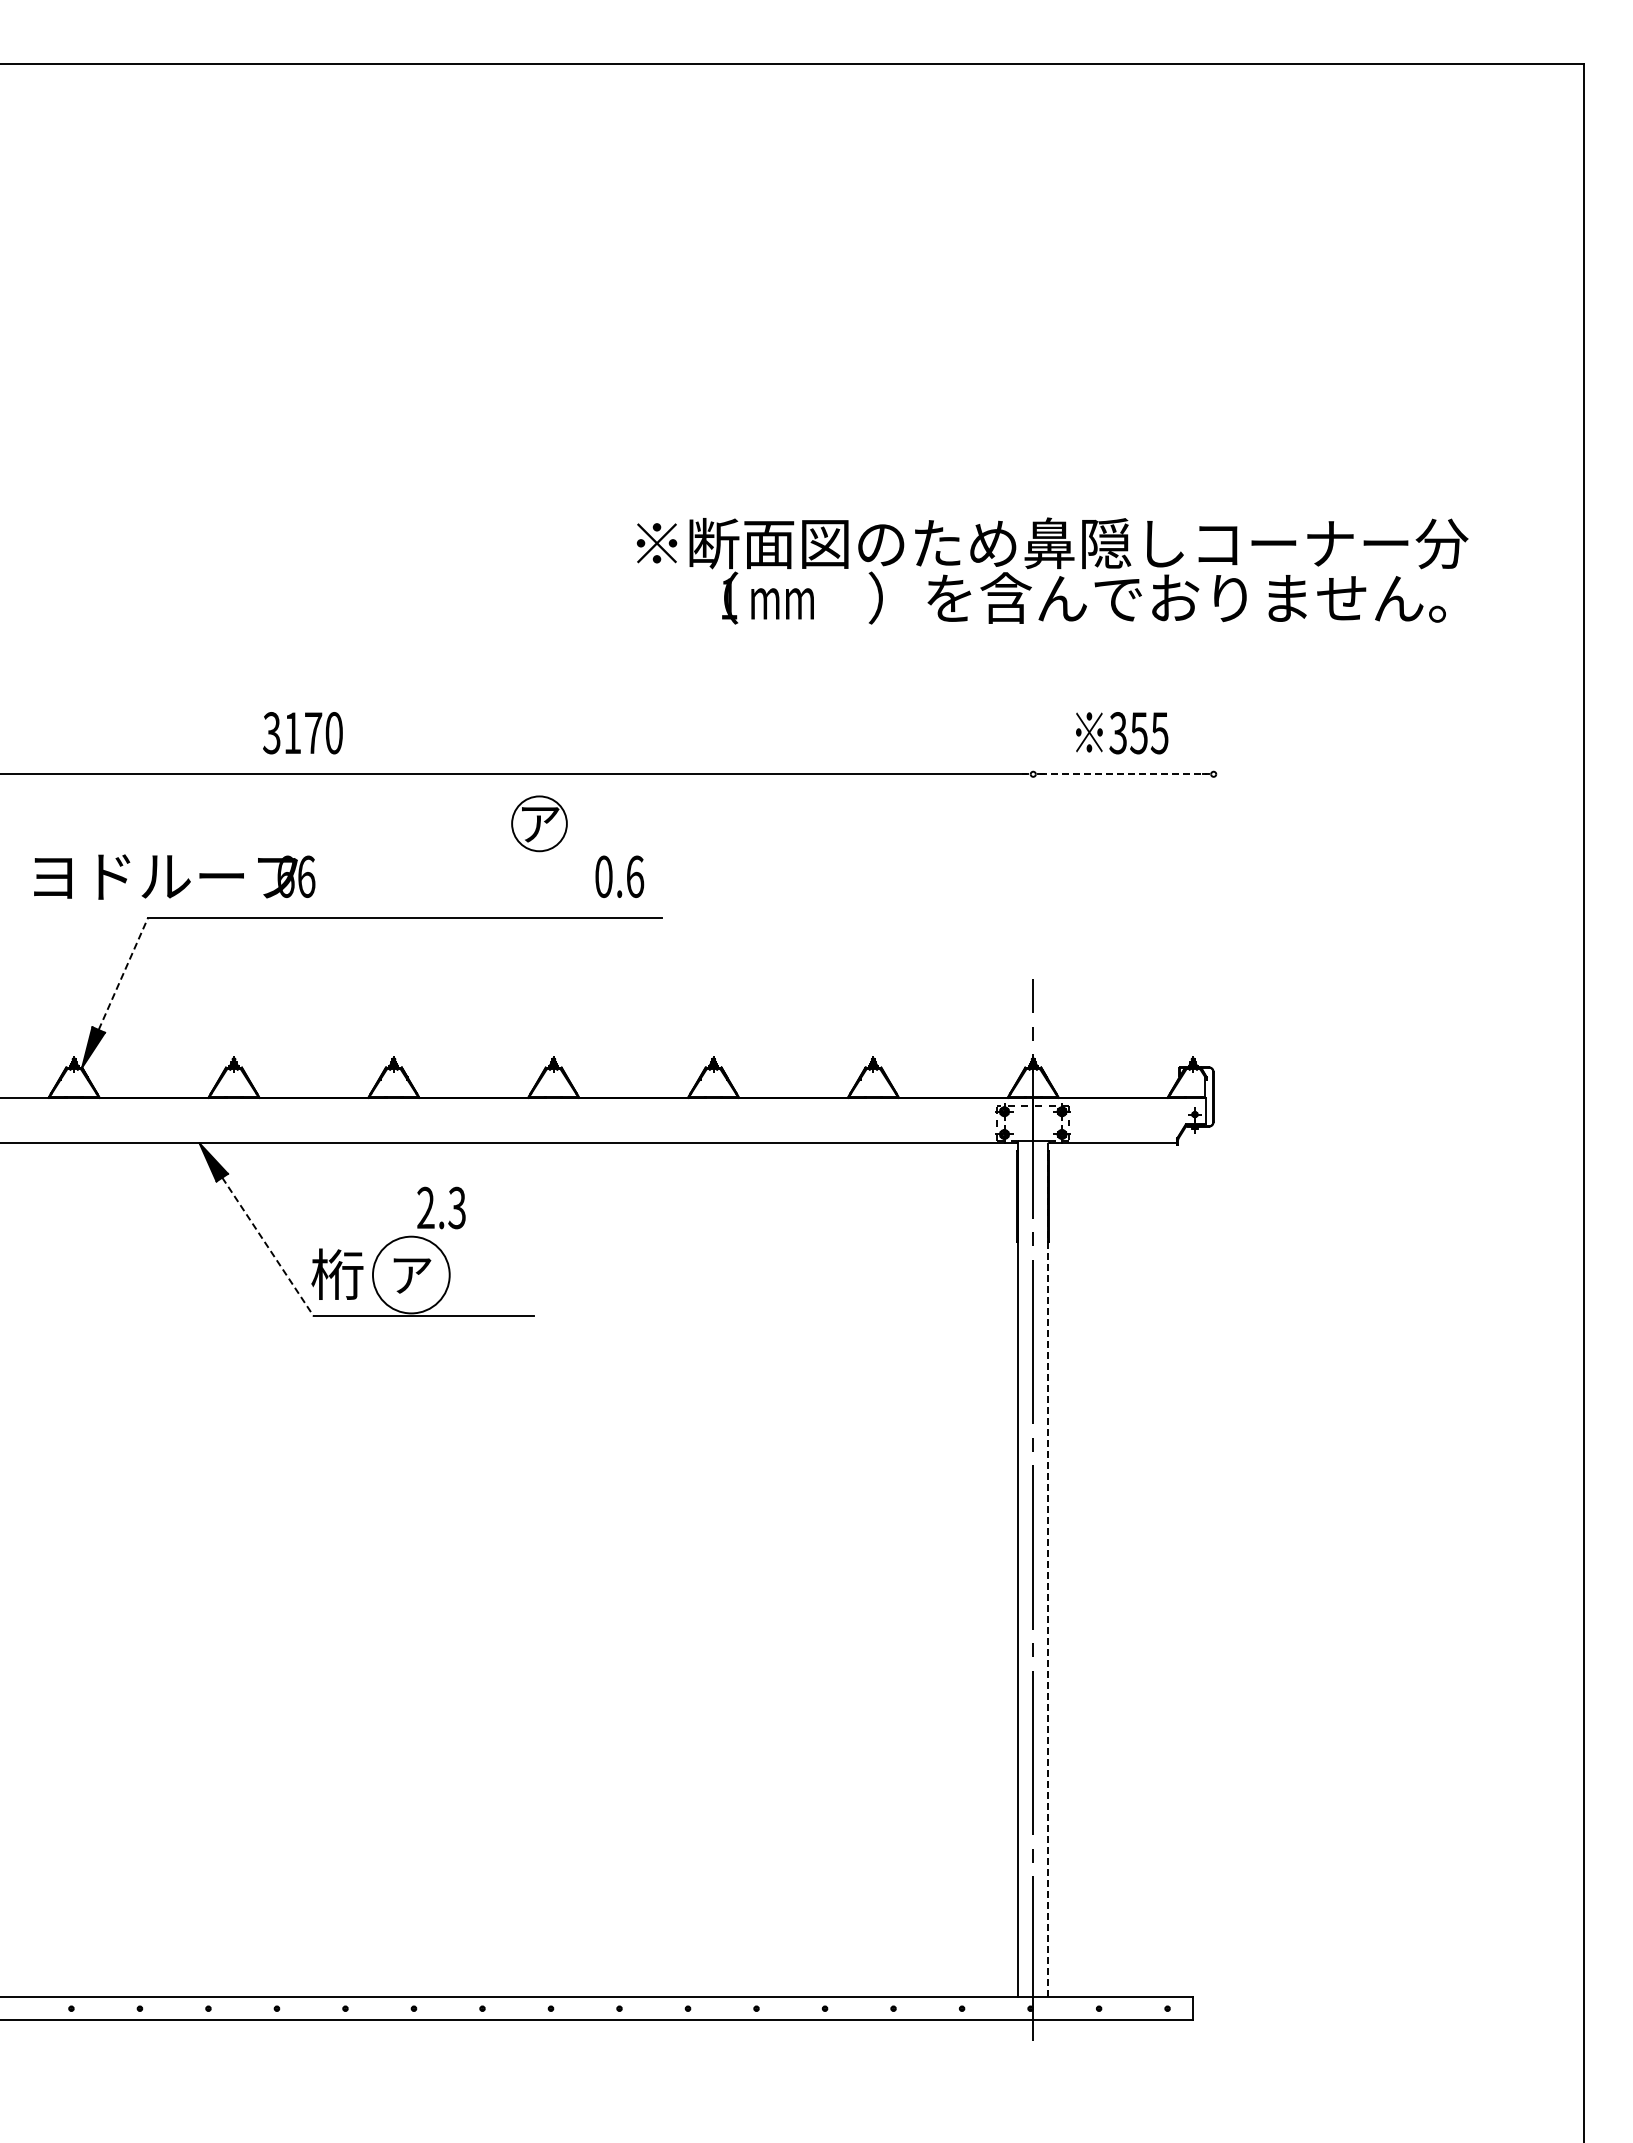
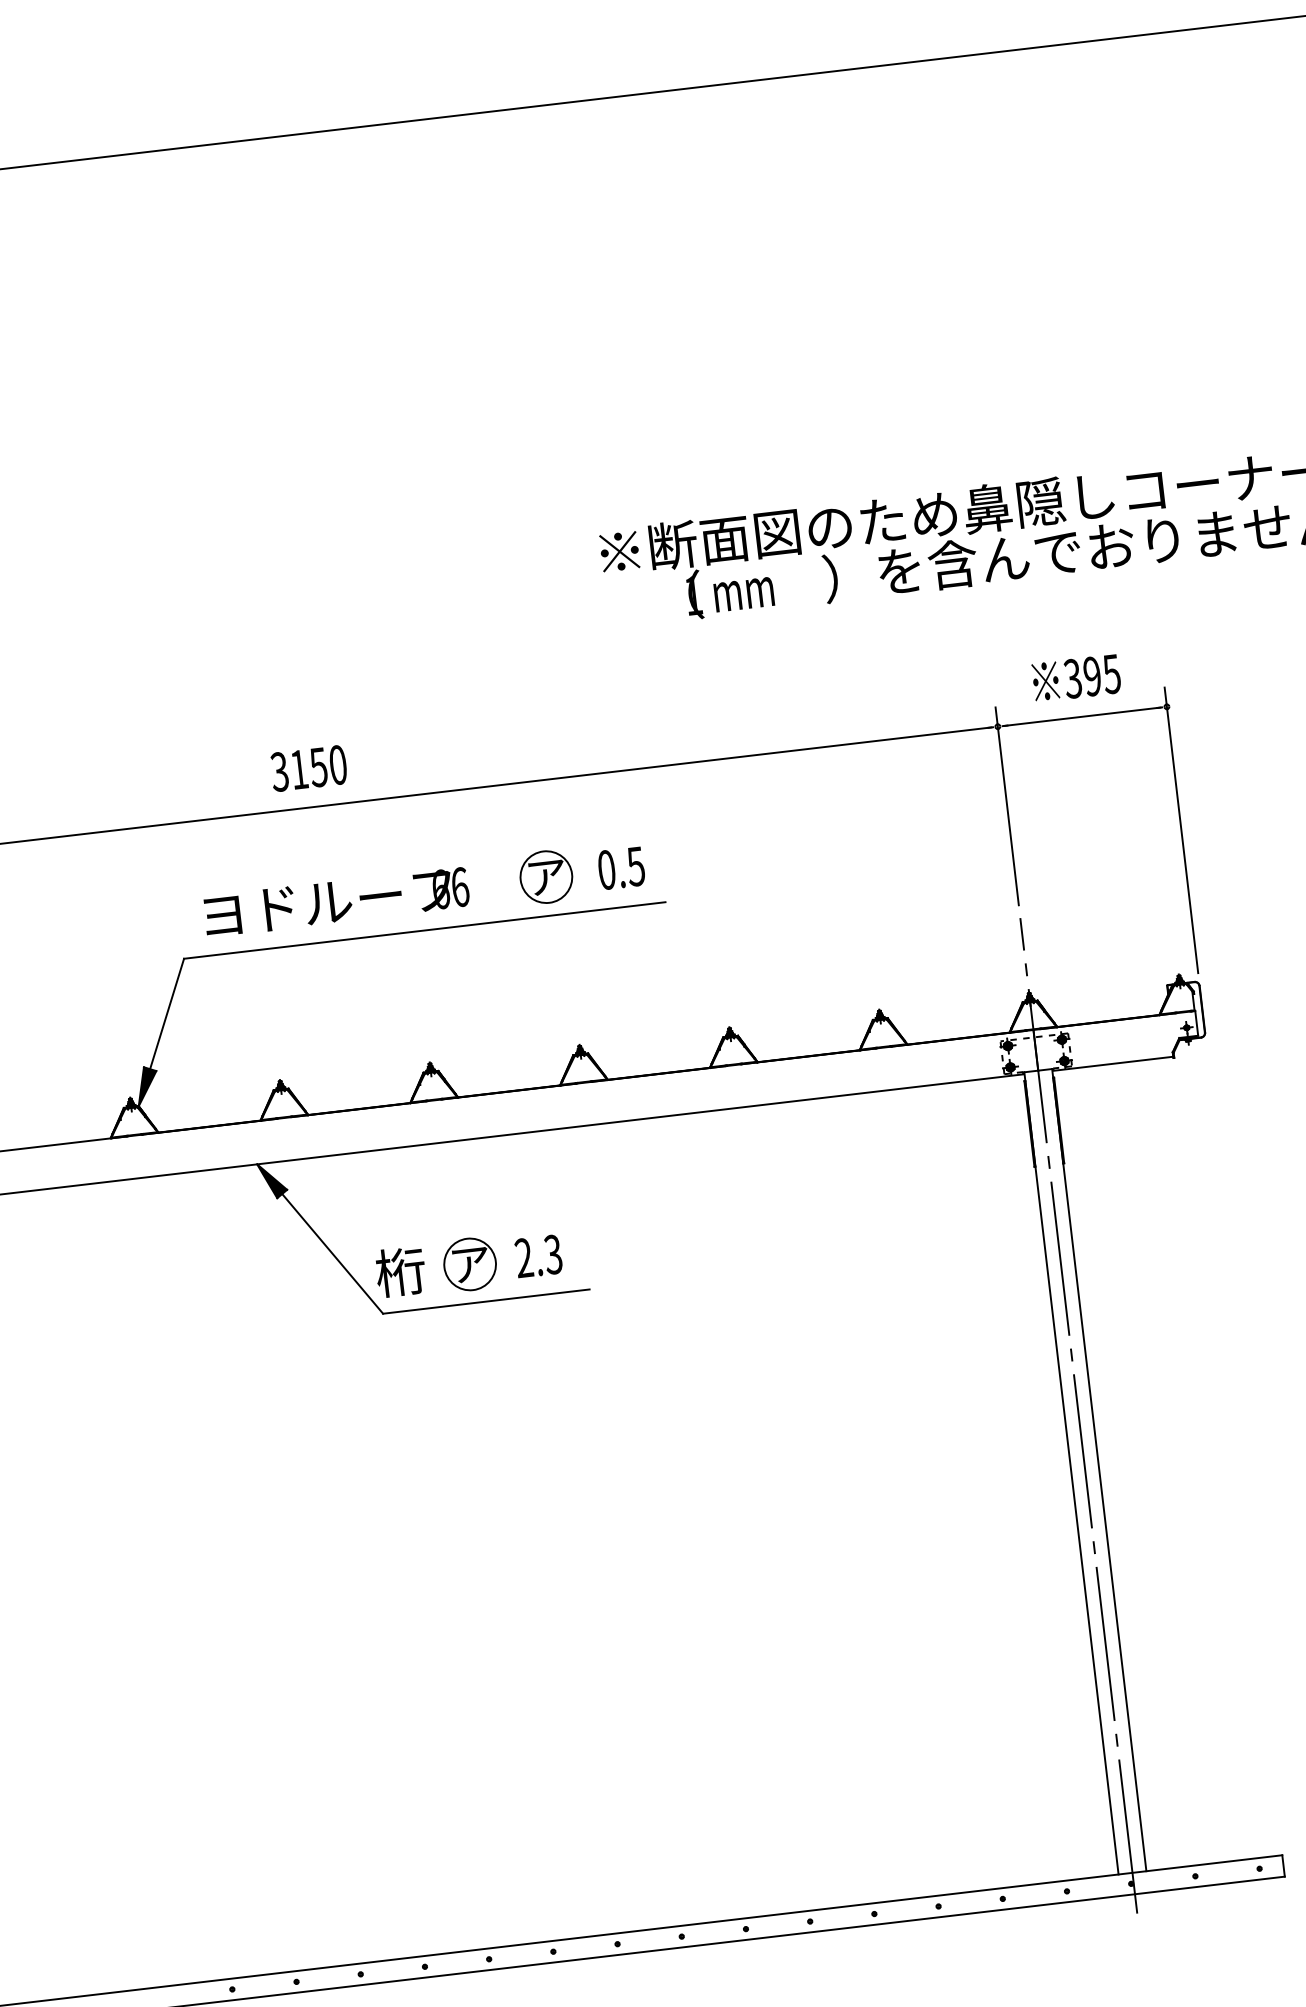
text: (313, 733) -> (318, 767), 3170 -> 3150
text: (1138, 733) -> (1091, 676), 355 -> 395
line: (1123, 774) -> (1082, 716), dashed -> solid
part: (539, 823) -> (546, 876), moved
line: (1033, 858) -> (1007, 805), added
text: (174, 876) -> (336, 901), moved
text: (635, 876) -> (636, 866), 0.6 -> 0.5
line: (1213, 905) -> (1181, 829), added
line: (123, 973) -> (167, 1013), dashed -> solid
text: (441, 1207) -> (538, 1255), moved
line: (267, 1246) -> (332, 1253), dashed -> solid
circle: (410, 1274) -> (469, 1264), size x0.71
line: (1048, 1569) -> (1099, 1470), dashed -> solid

